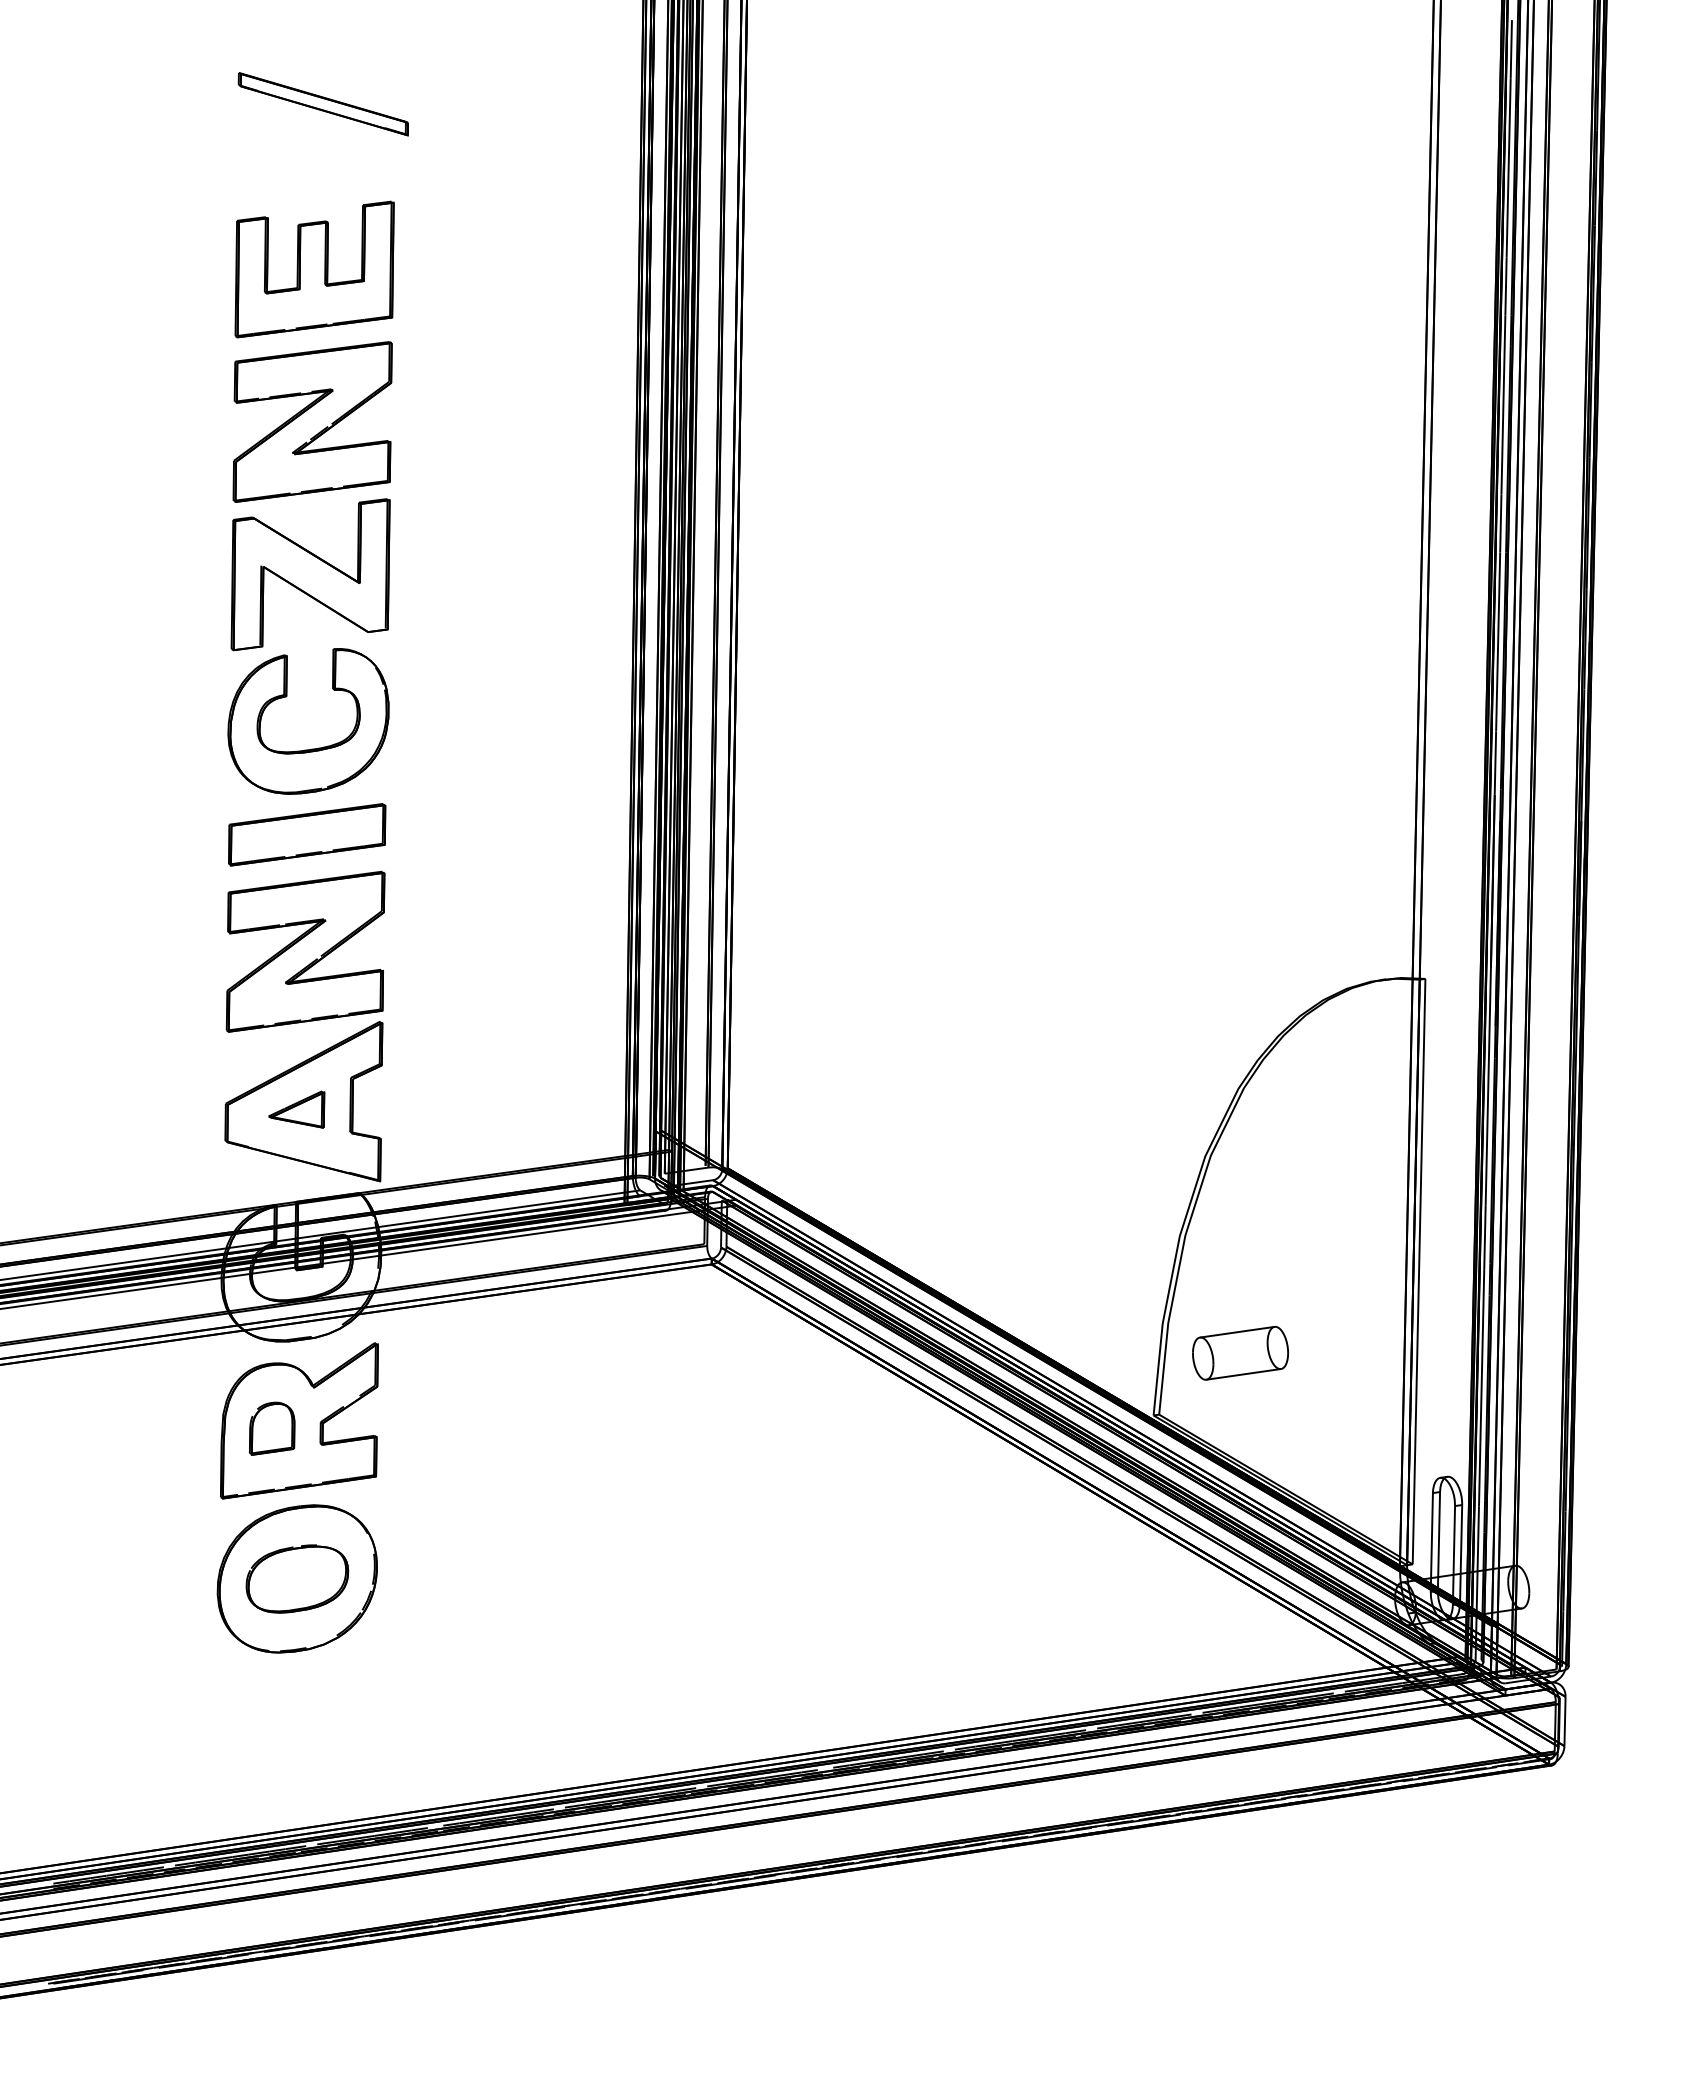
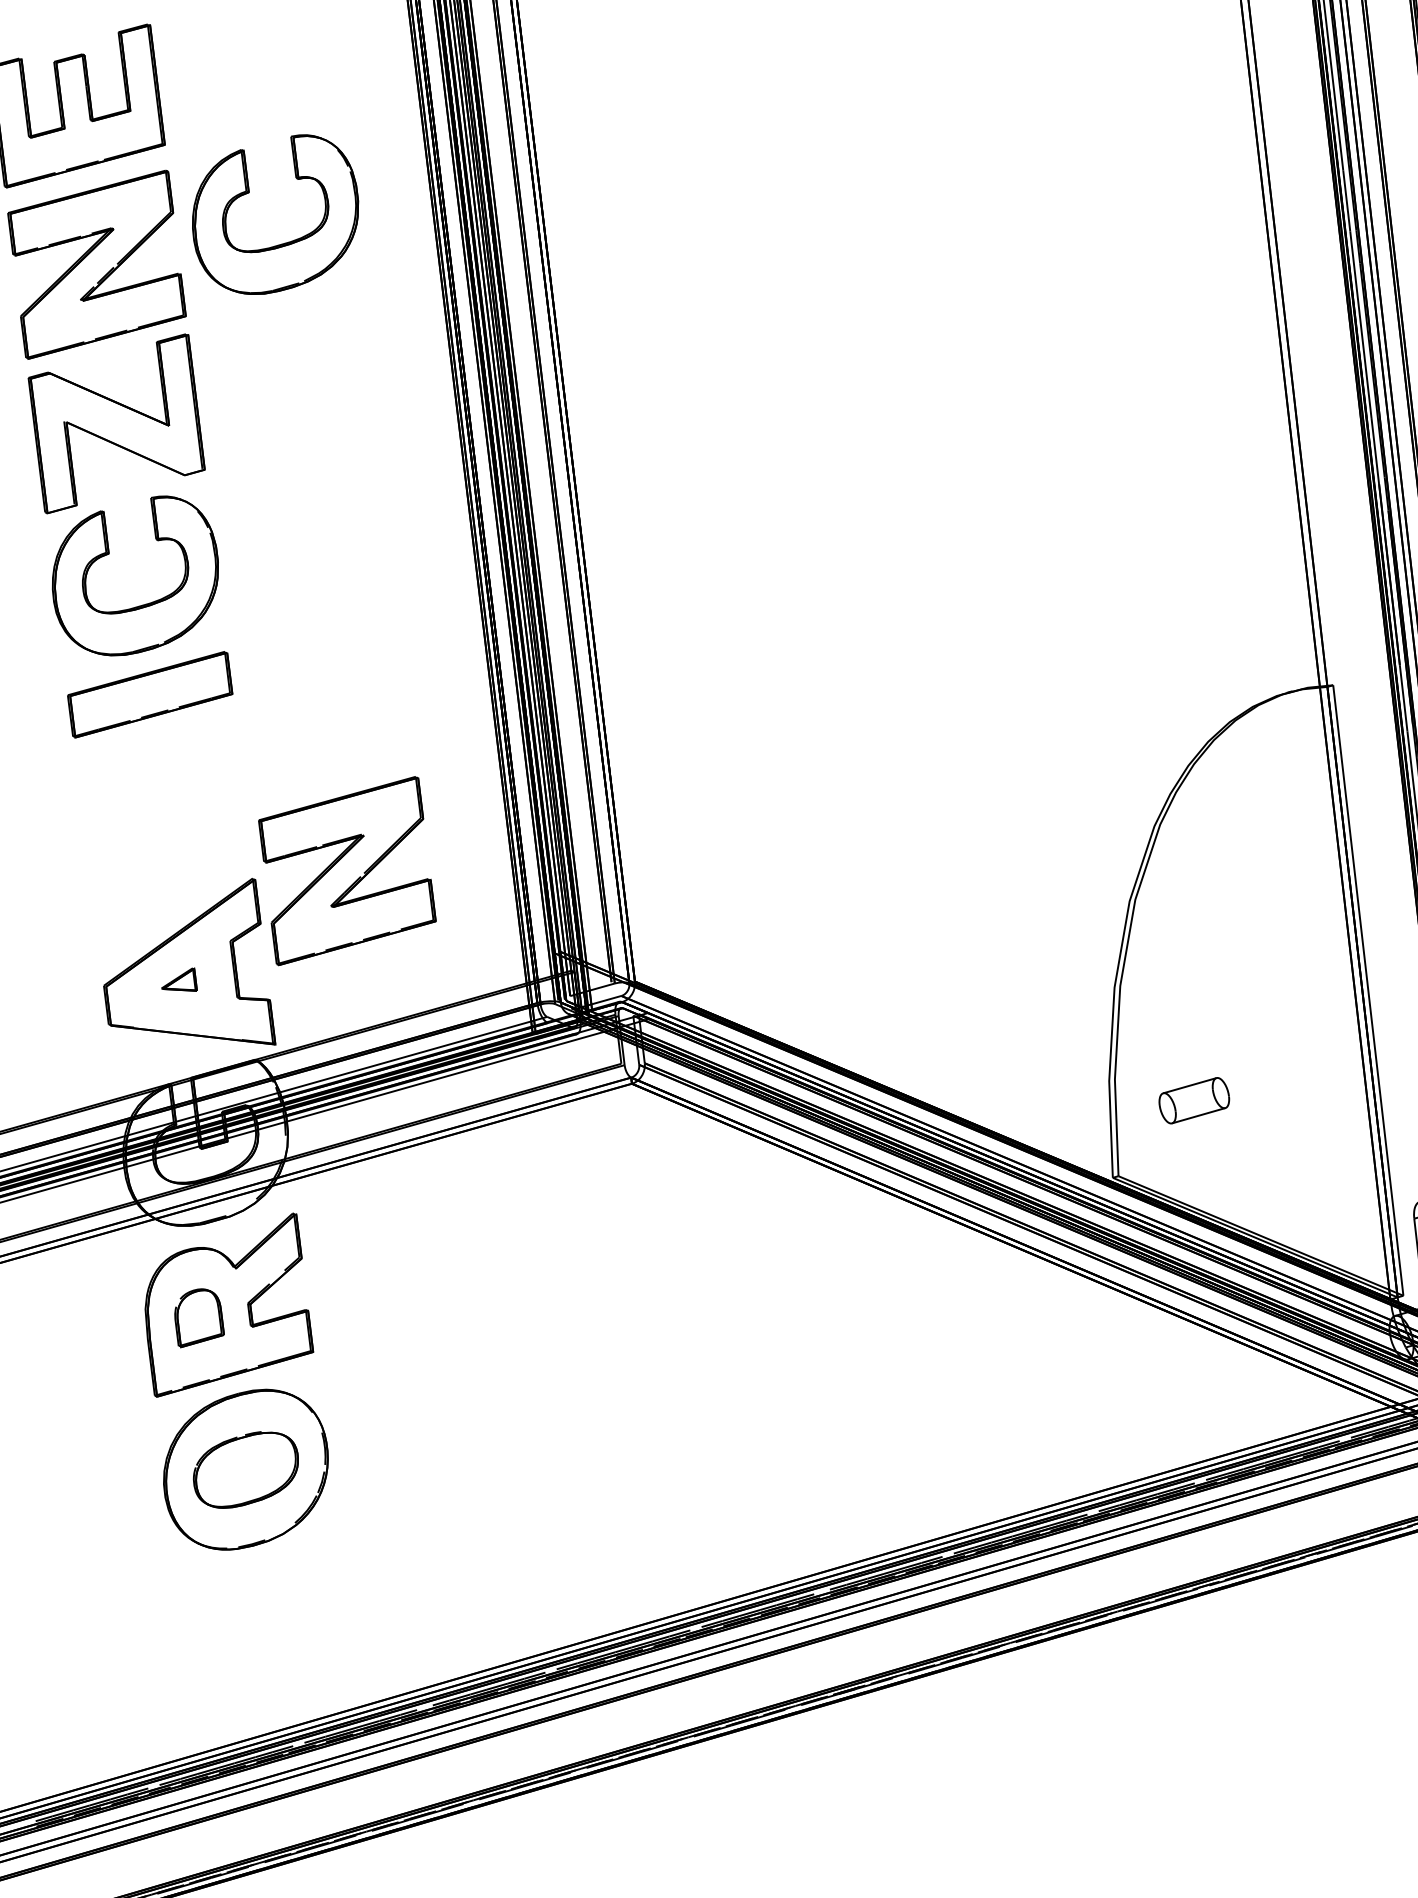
part: (490, 425) -> (282, 243), added
part: (305, 951) -> (347, 870), moved
part: (296, 1109) -> (178, 981), size x0.6
part: (1240, 1352) -> (1194, 1099), size x0.7

